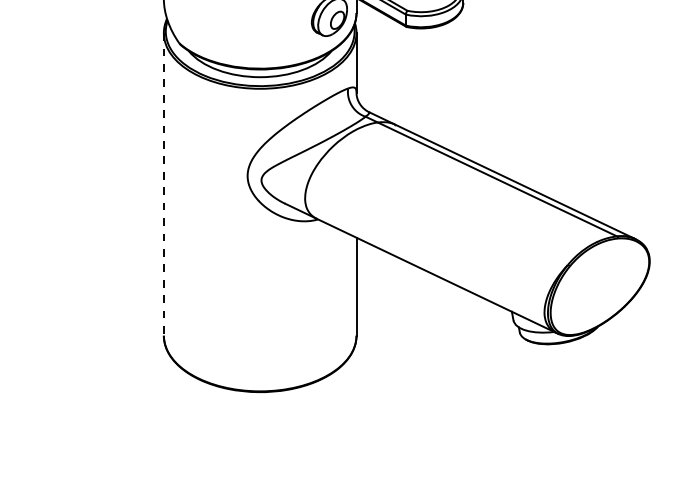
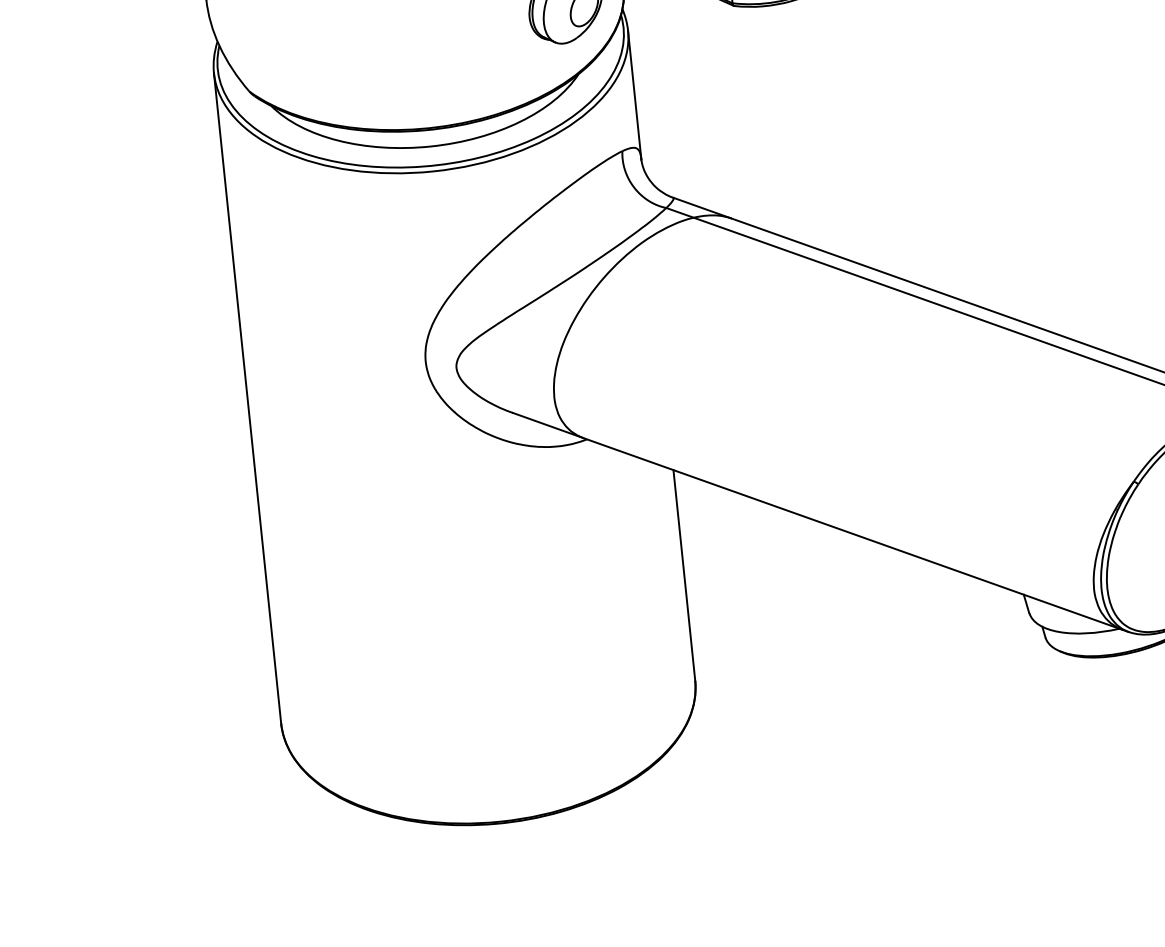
line: (163, 184) -> (246, 398), dashed -> solid

